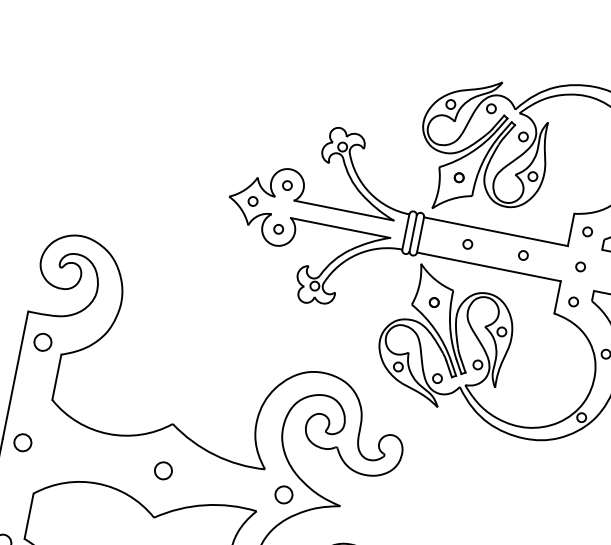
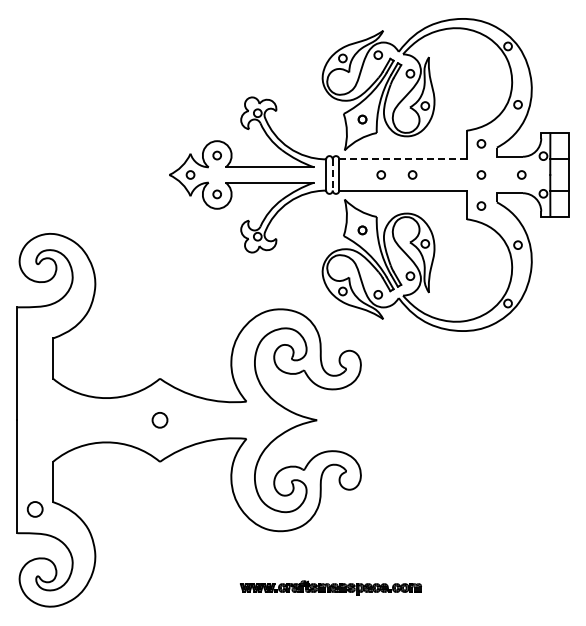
line: (496, 231) -> (403, 159), solid -> dashed
line: (412, 233) -> (332, 175), solid -> dashed
circle: (523, 254) -> (412, 174), moved
circle: (42, 341) -> (34, 330), removed
circle: (22, 442) -> (34, 420), removed
circle: (283, 495) -> (266, 420), removed

